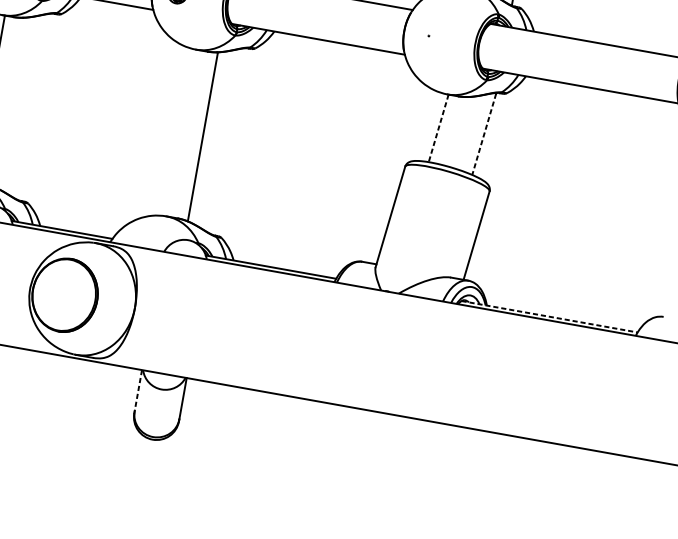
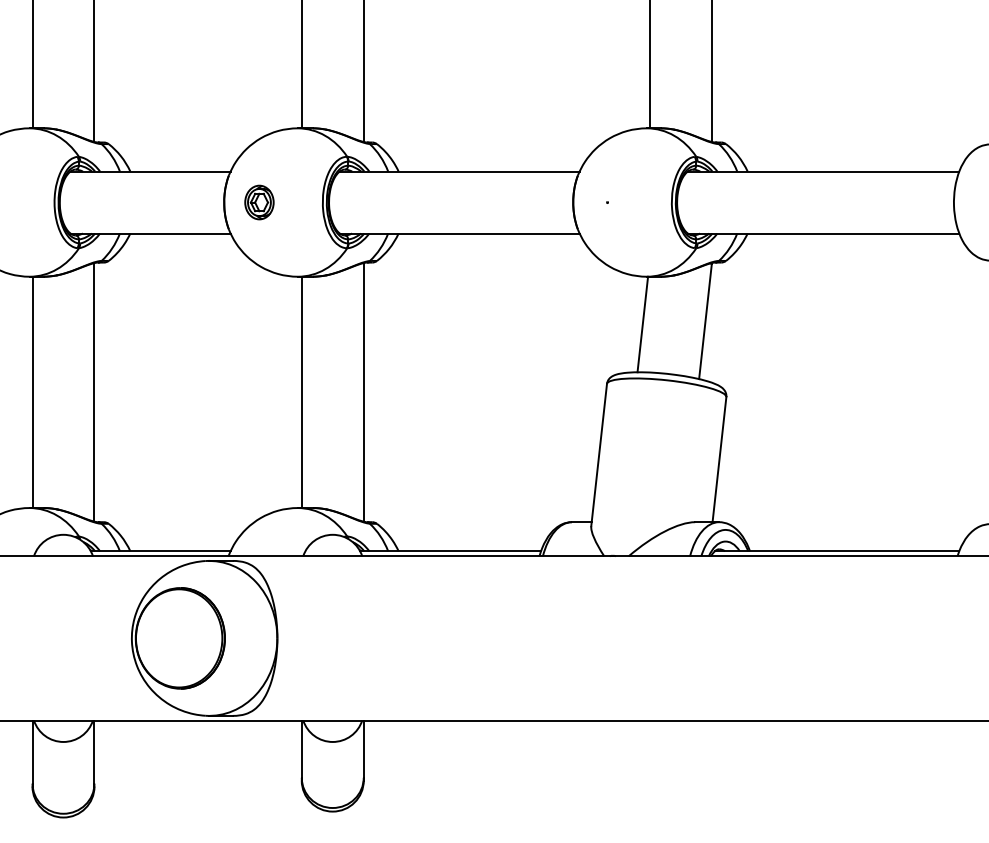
line: (34, 107) -> (94, 392), added
line: (438, 129) -> (642, 325), dashed -> solid
line: (484, 134) -> (705, 321), dashed -> solid
line: (202, 136) -> (301, 392), moved
line: (228, 141) -> (363, 392), added
line: (549, 317) -> (837, 551), dashed -> solid
line: (138, 390) -> (301, 749), dashed -> solid

